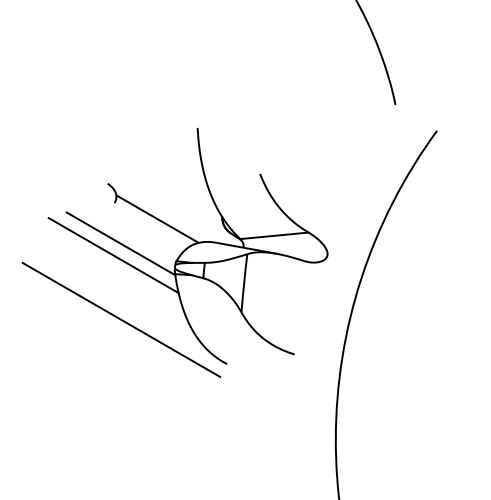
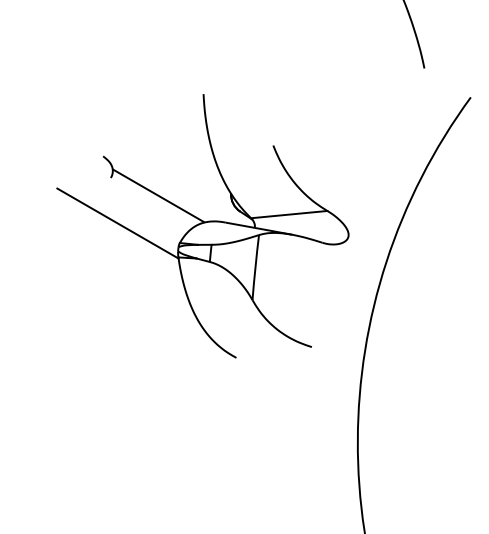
line: (113, 255) -> (109, 236), removed
line: (121, 319) -> (118, 308), removed

